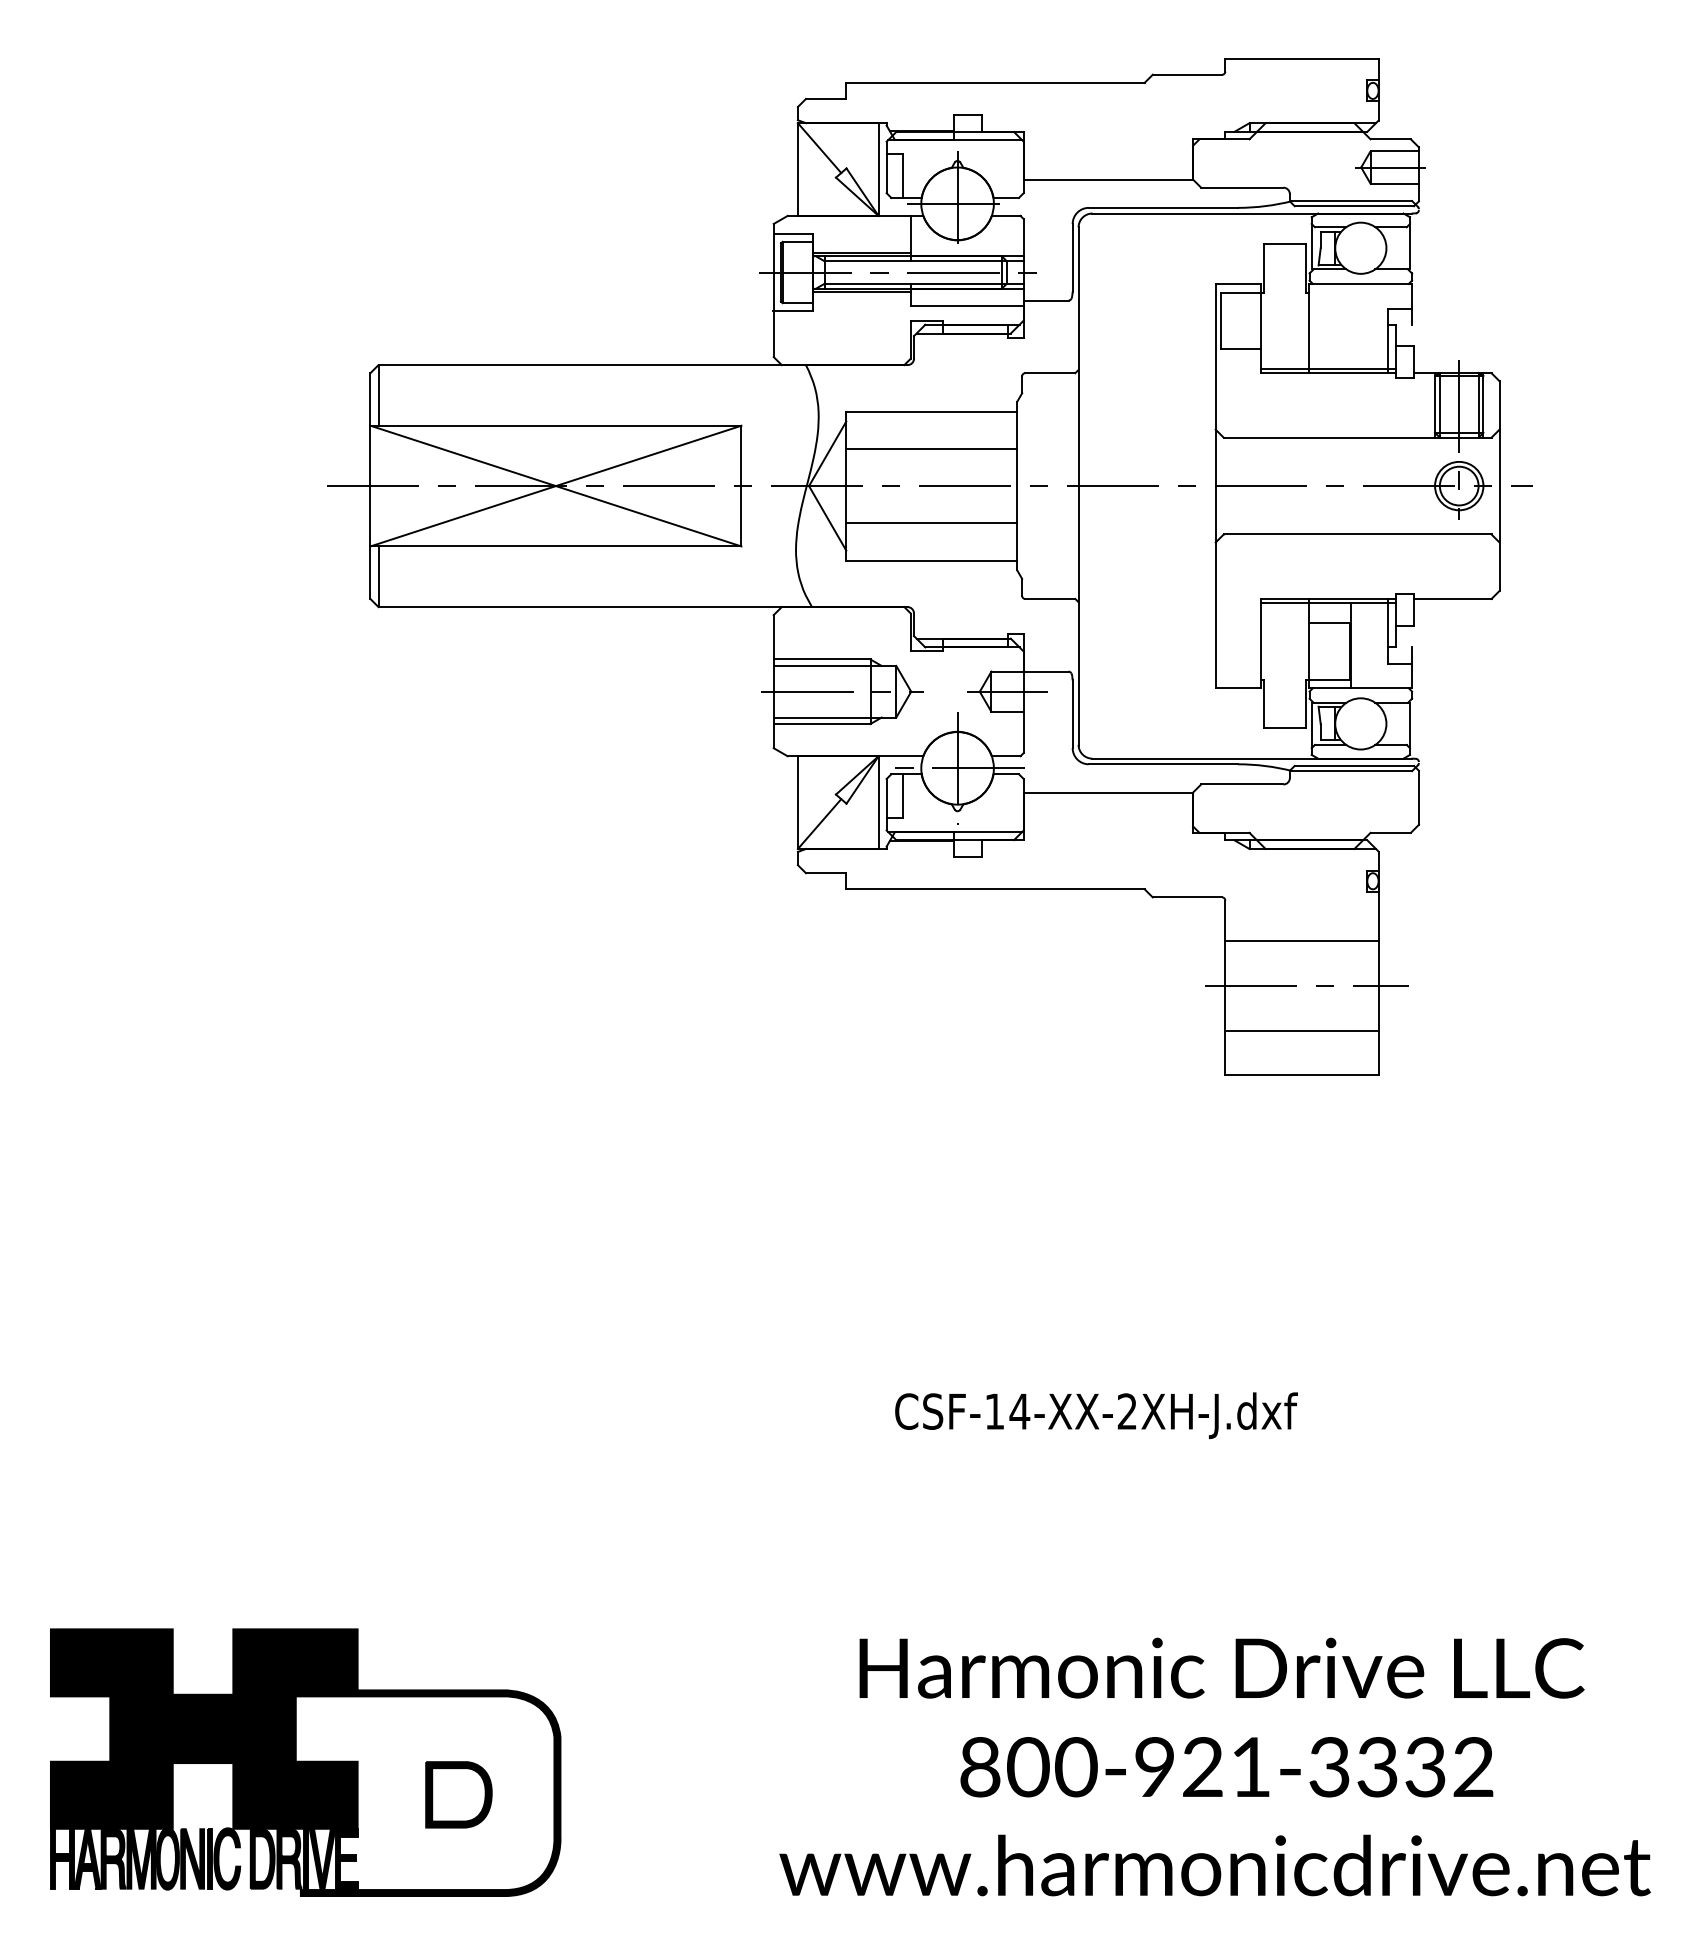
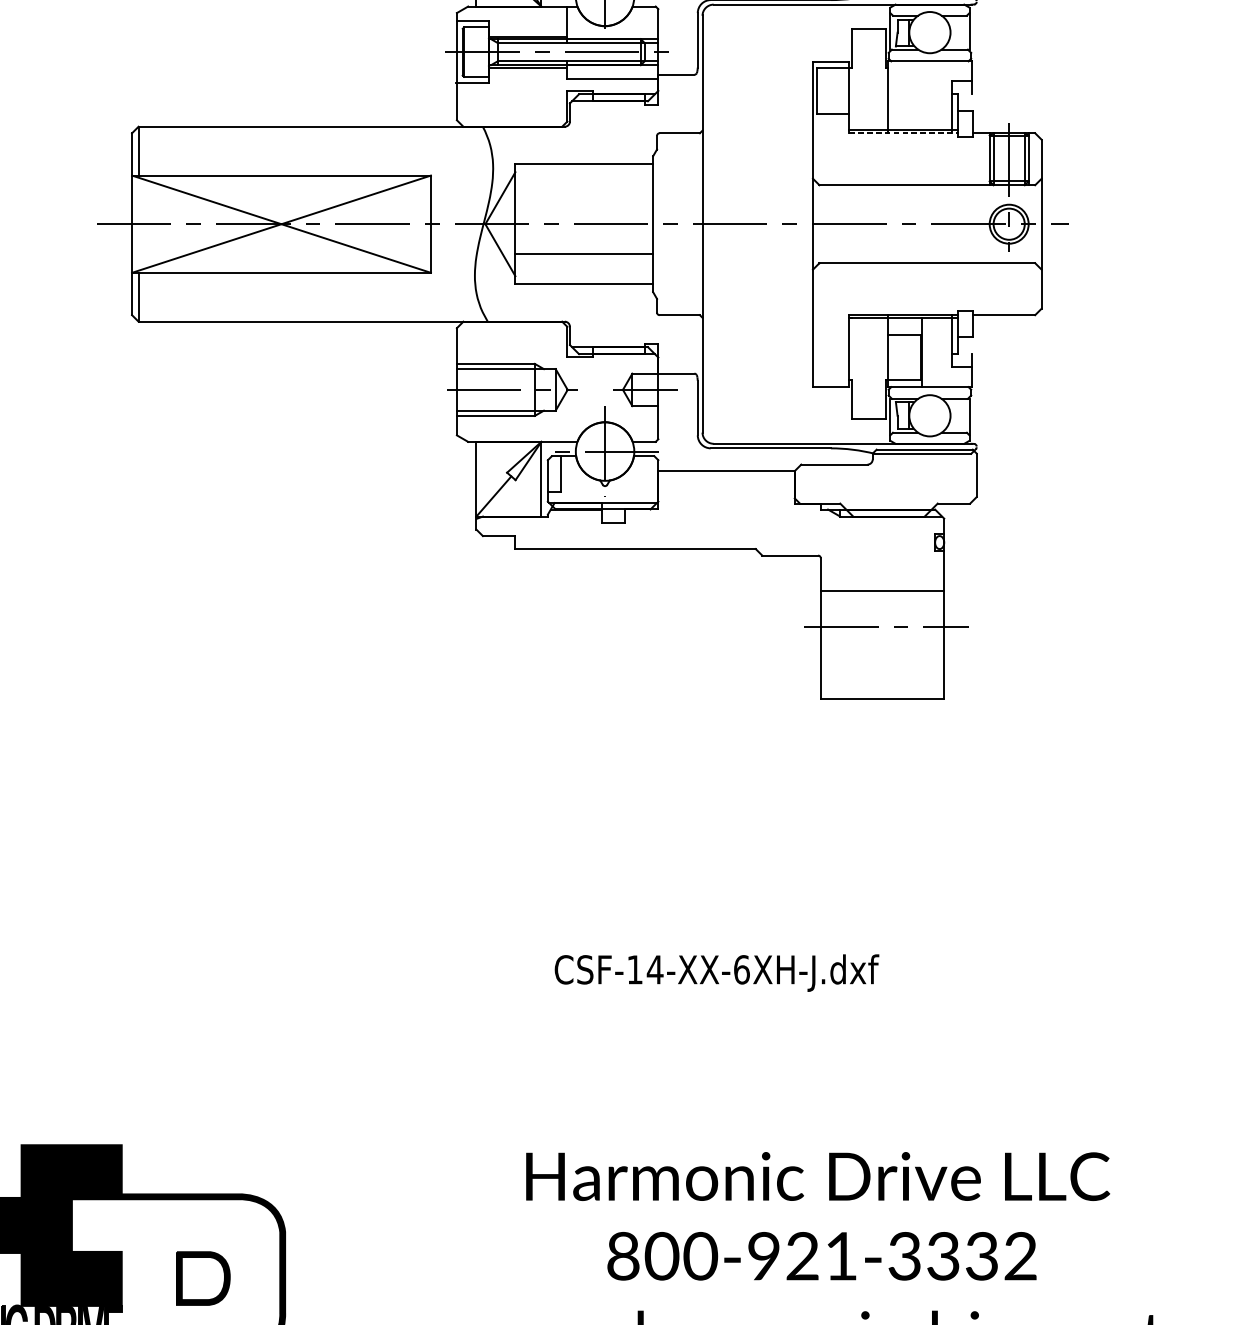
line: (1328, 373) -> (903, 133), solid -> dashed
line: (931, 448) -> (584, 193), removed
line: (1301, 1031) -> (882, 663), removed
text: (1127, 1411) -> (741, 969), CSF-14-XX-2XH-J.dxf -> CSF-14-XX-6XH-J.dxf

